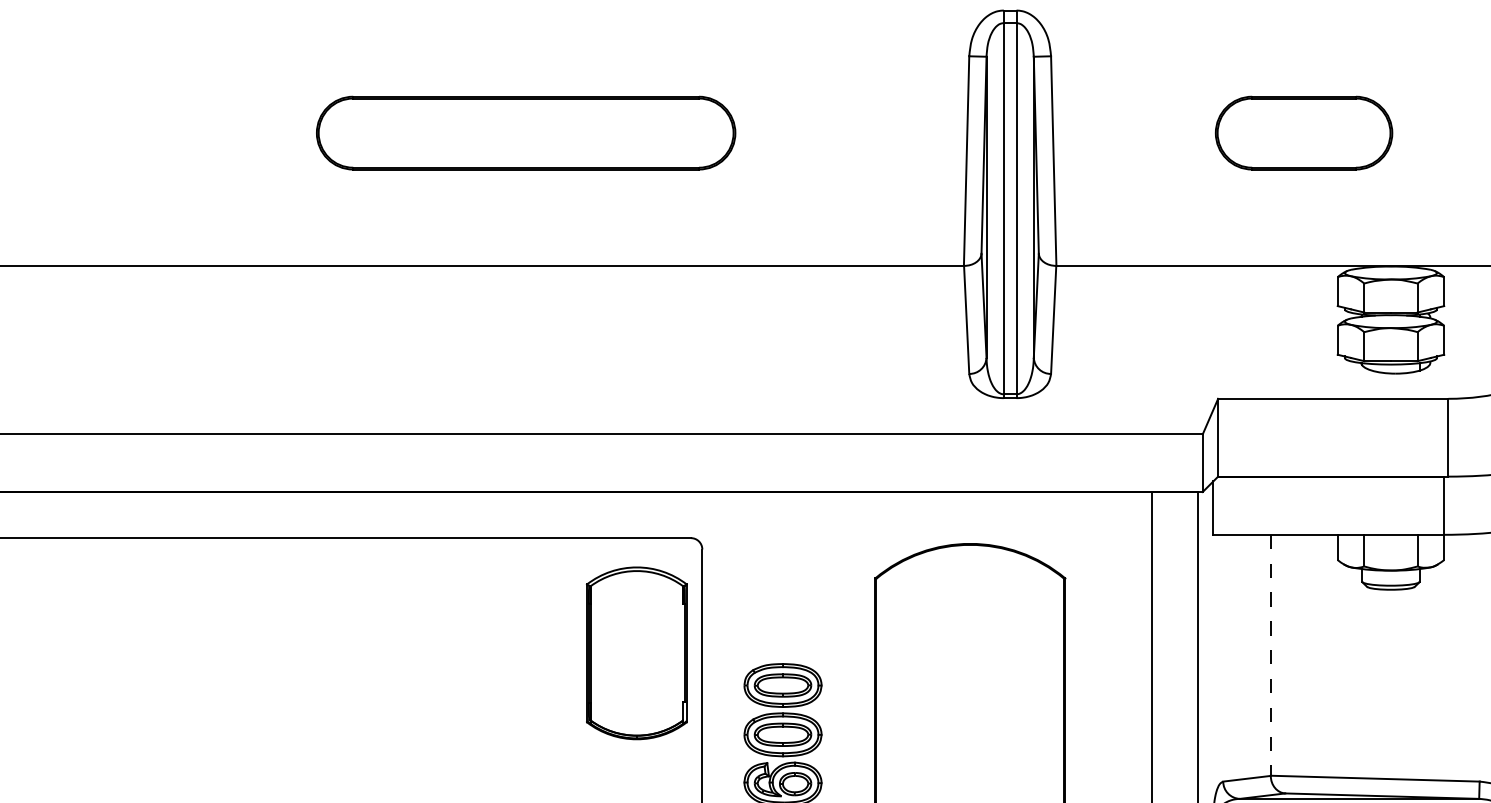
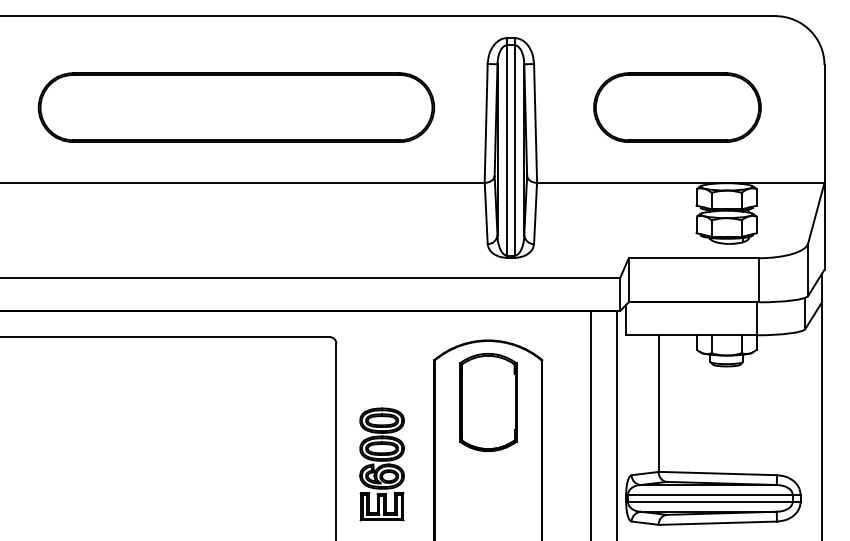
part: (526, 132) -> (236, 107), size x1.67
part: (1304, 132) -> (677, 107), size x1.67
part: (637, 653) -> (488, 402), moved
line: (1270, 656) -> (658, 404), dashed -> solid

